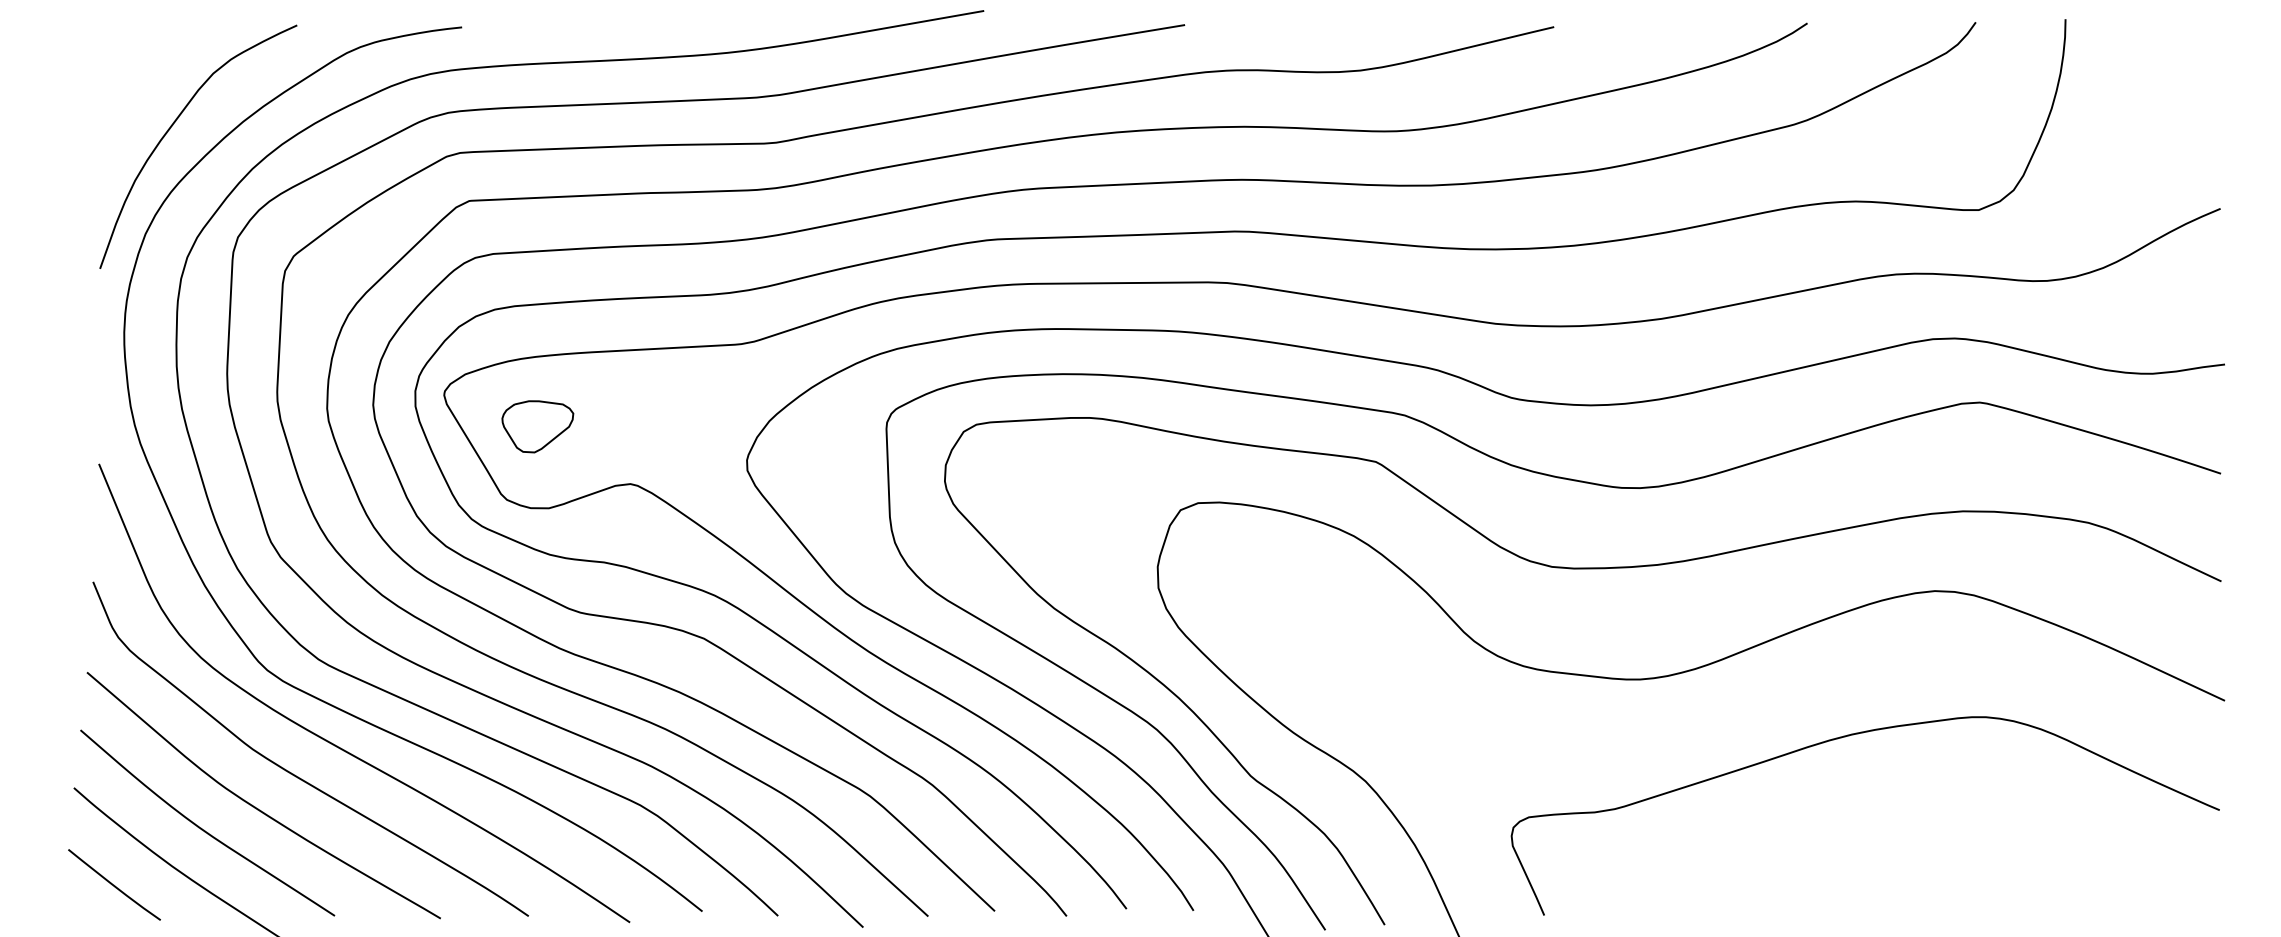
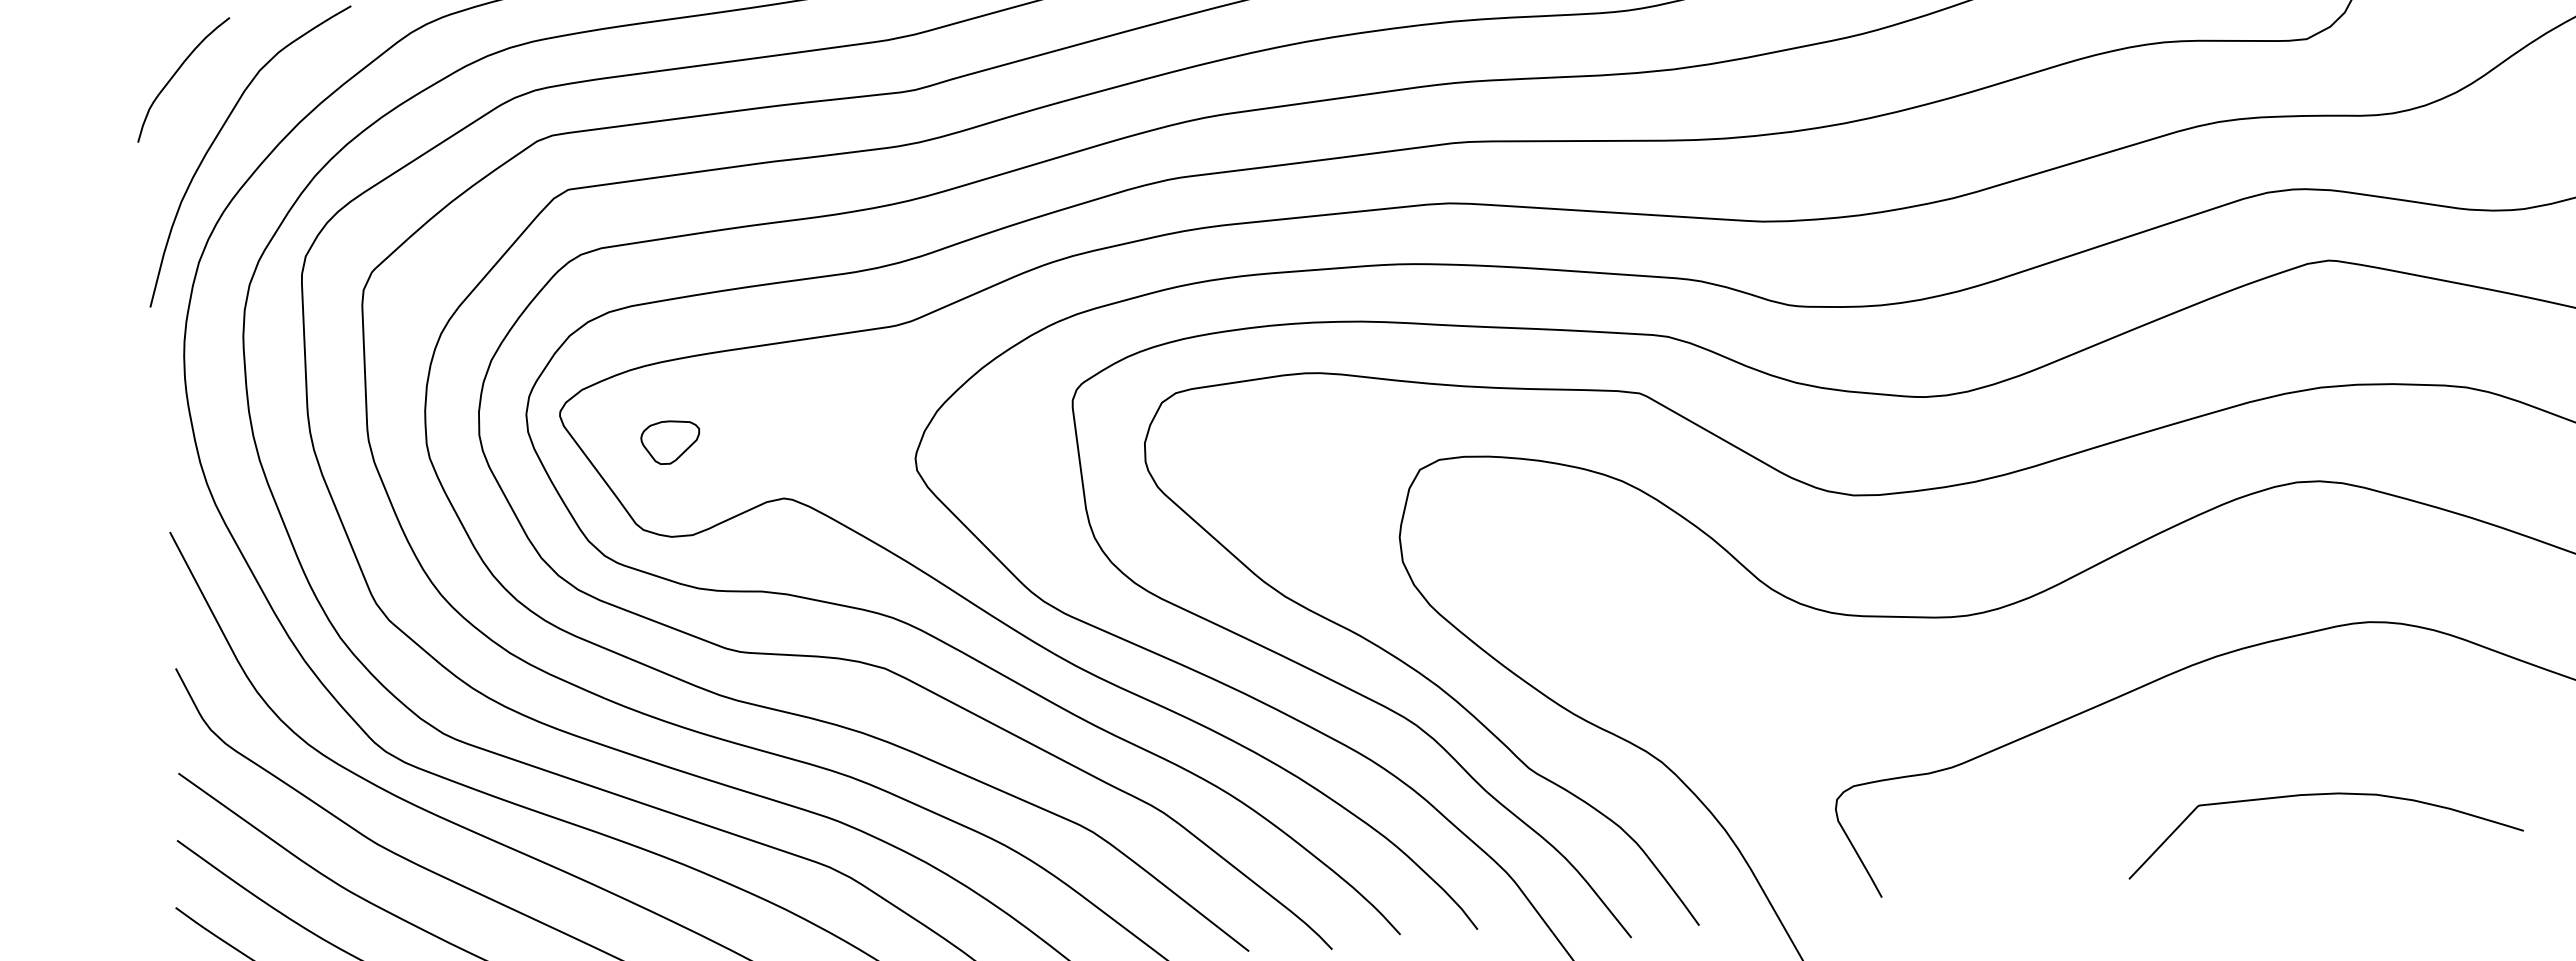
curve: (141, 69) -> (176, 73), added
part: (537, 426) -> (670, 442), size x0.71
curve: (1930, 862) -> (2320, 795), added

